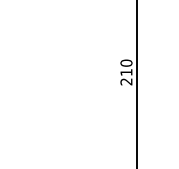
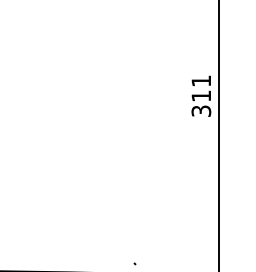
text: (126, 72) -> (201, 96), 210 -> 311

